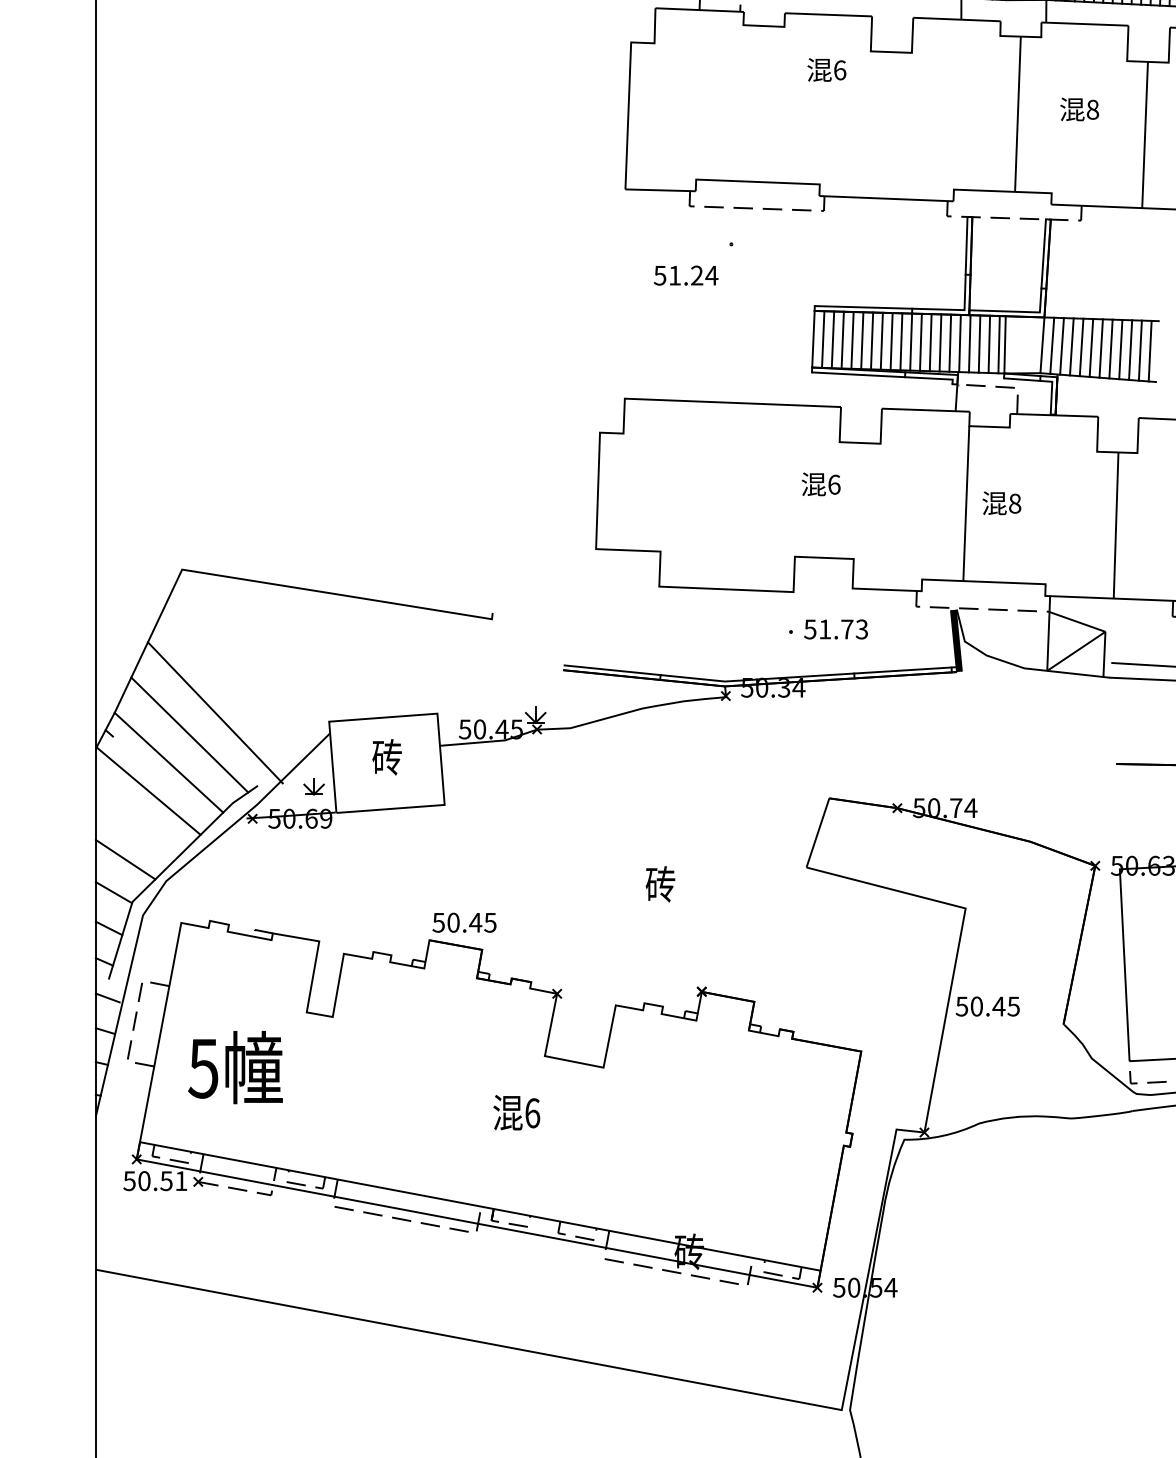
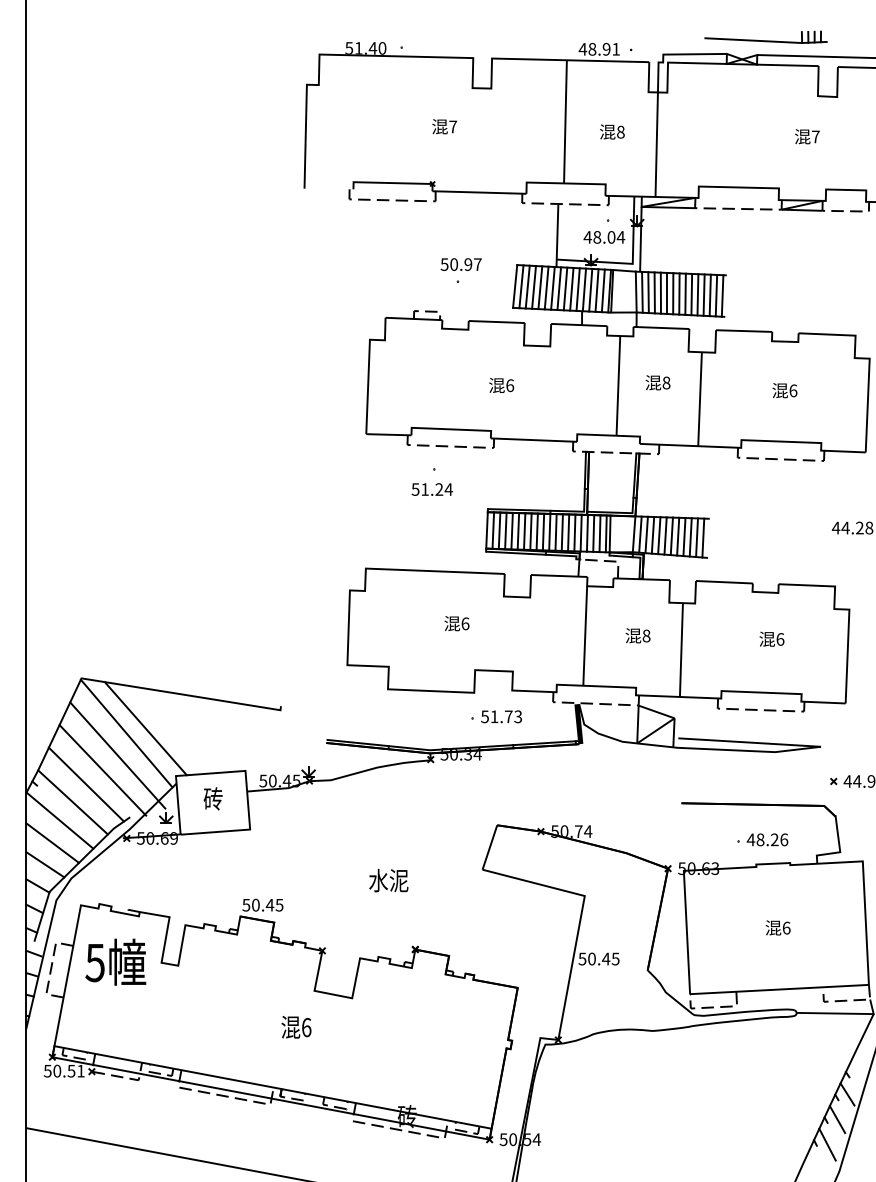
text: (826, 70) -> (501, 385), moved
text: (684, 275) -> (431, 489), moved
text: (820, 484) -> (456, 623), moved
text: (1000, 502) -> (637, 635), moved
line: (281, 647) -> (145, 728), added
line: (252, 655) -> (126, 733), added
line: (238, 689) -> (117, 755), added
line: (136, 825) -> (52, 842), added
text: (660, 884) -> (388, 880), 砖 -> 水泥
text: (235, 1066) -> (115, 961), moved

